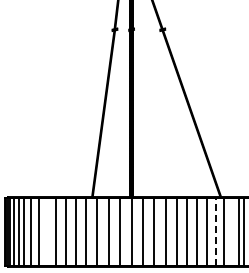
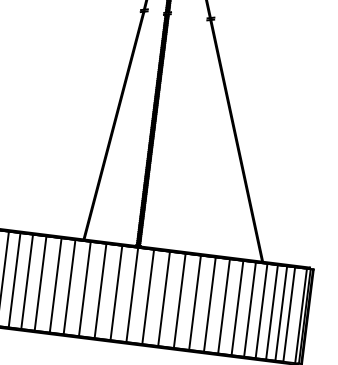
line: (46, 231) -> (14, 279), added
line: (216, 231) -> (250, 309), dashed -> solid
line: (231, 231) -> (271, 311), added

